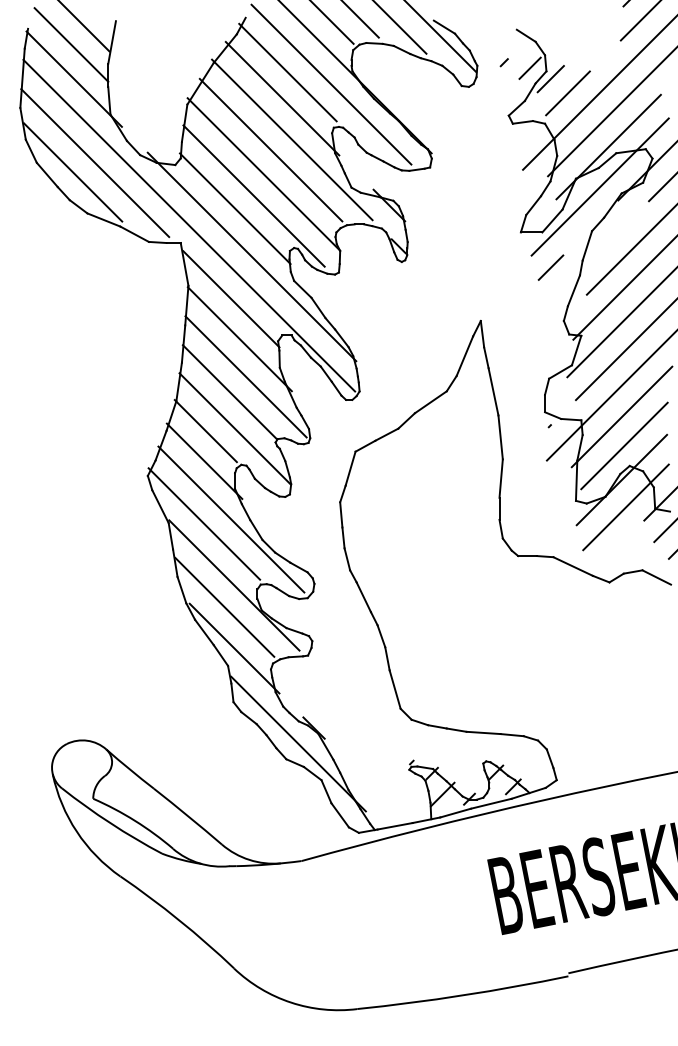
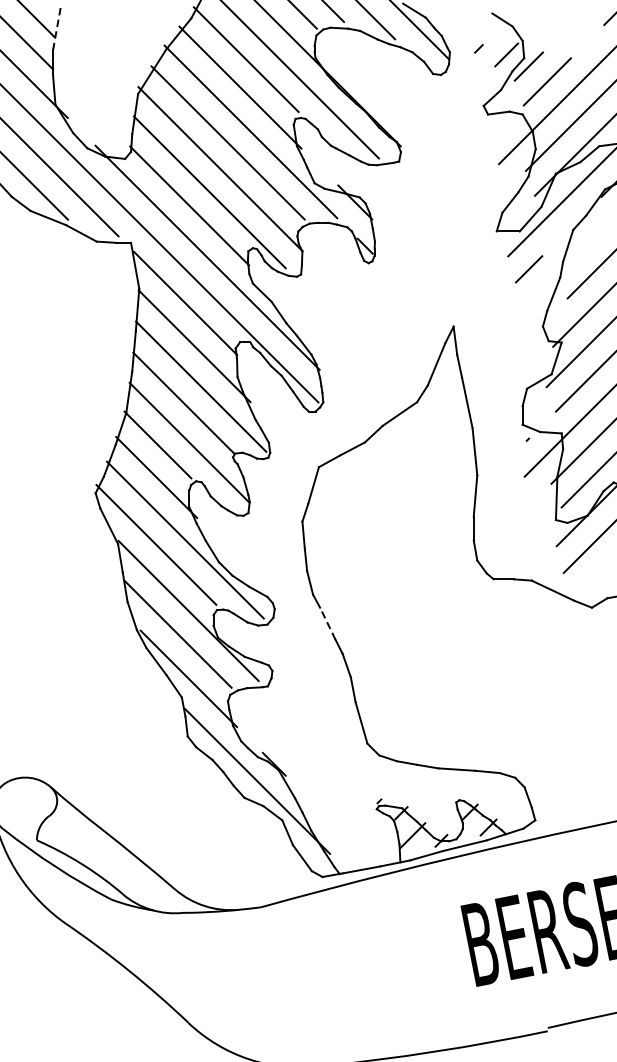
line: (112, 42) -> (57, 27), solid -> dashed
line: (363, 596) -> (327, 622), solid -> dashed

